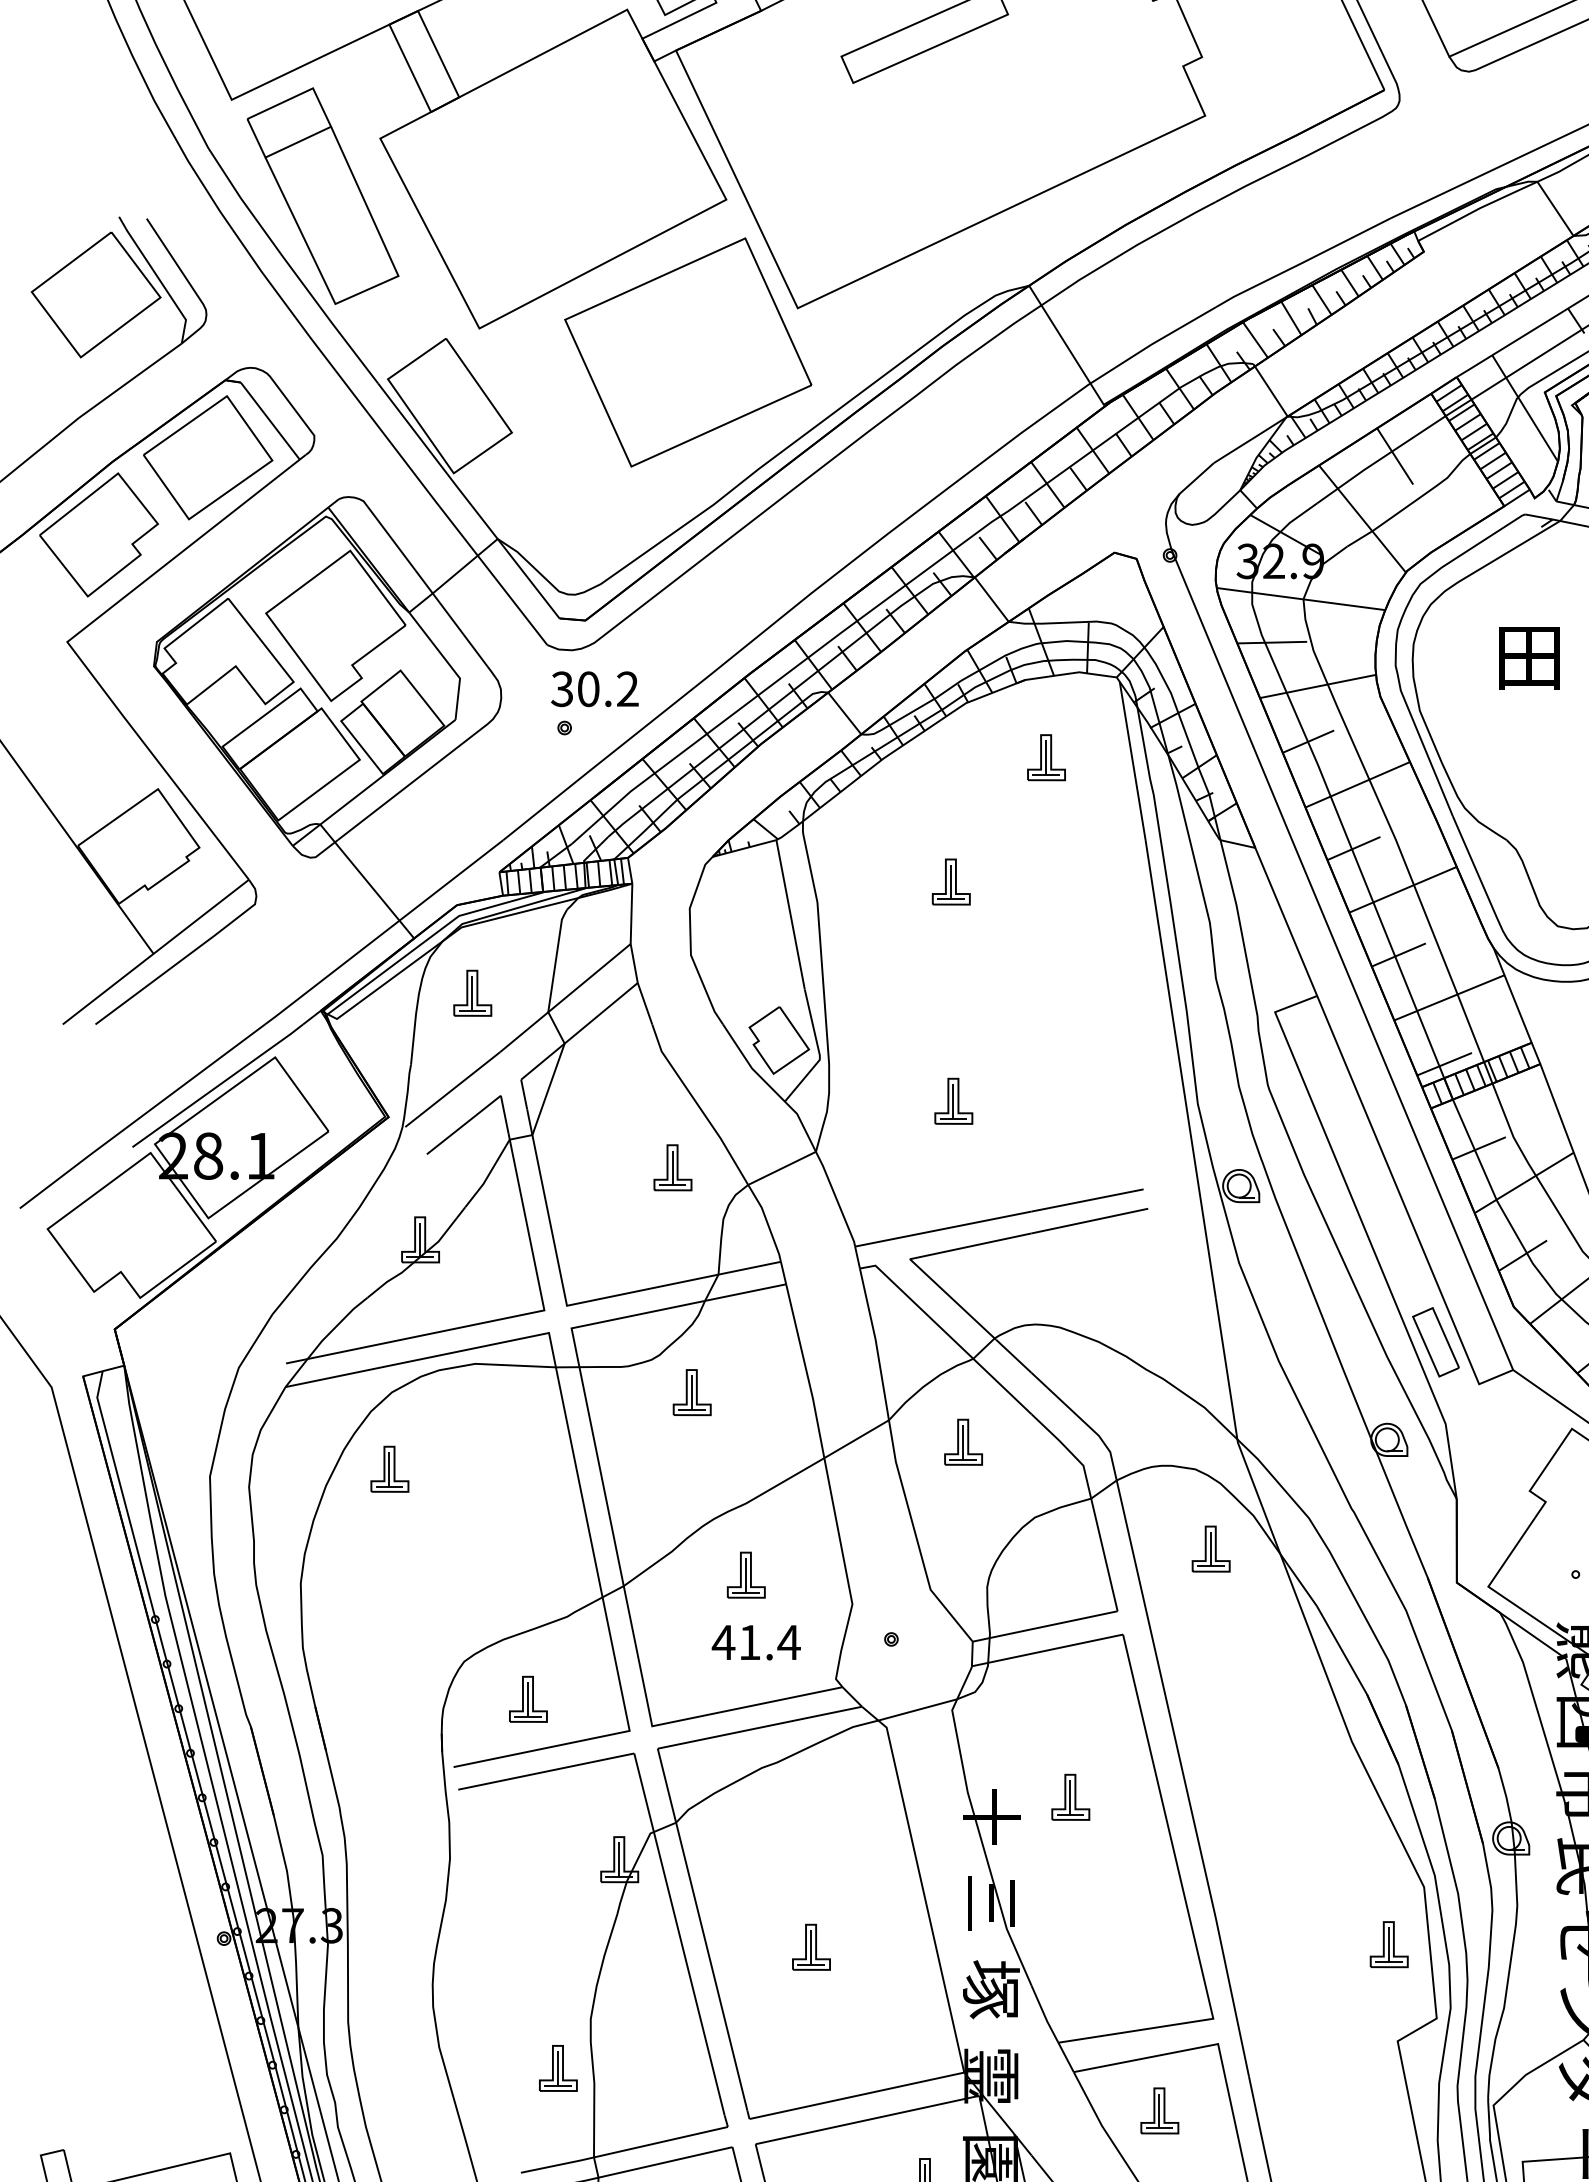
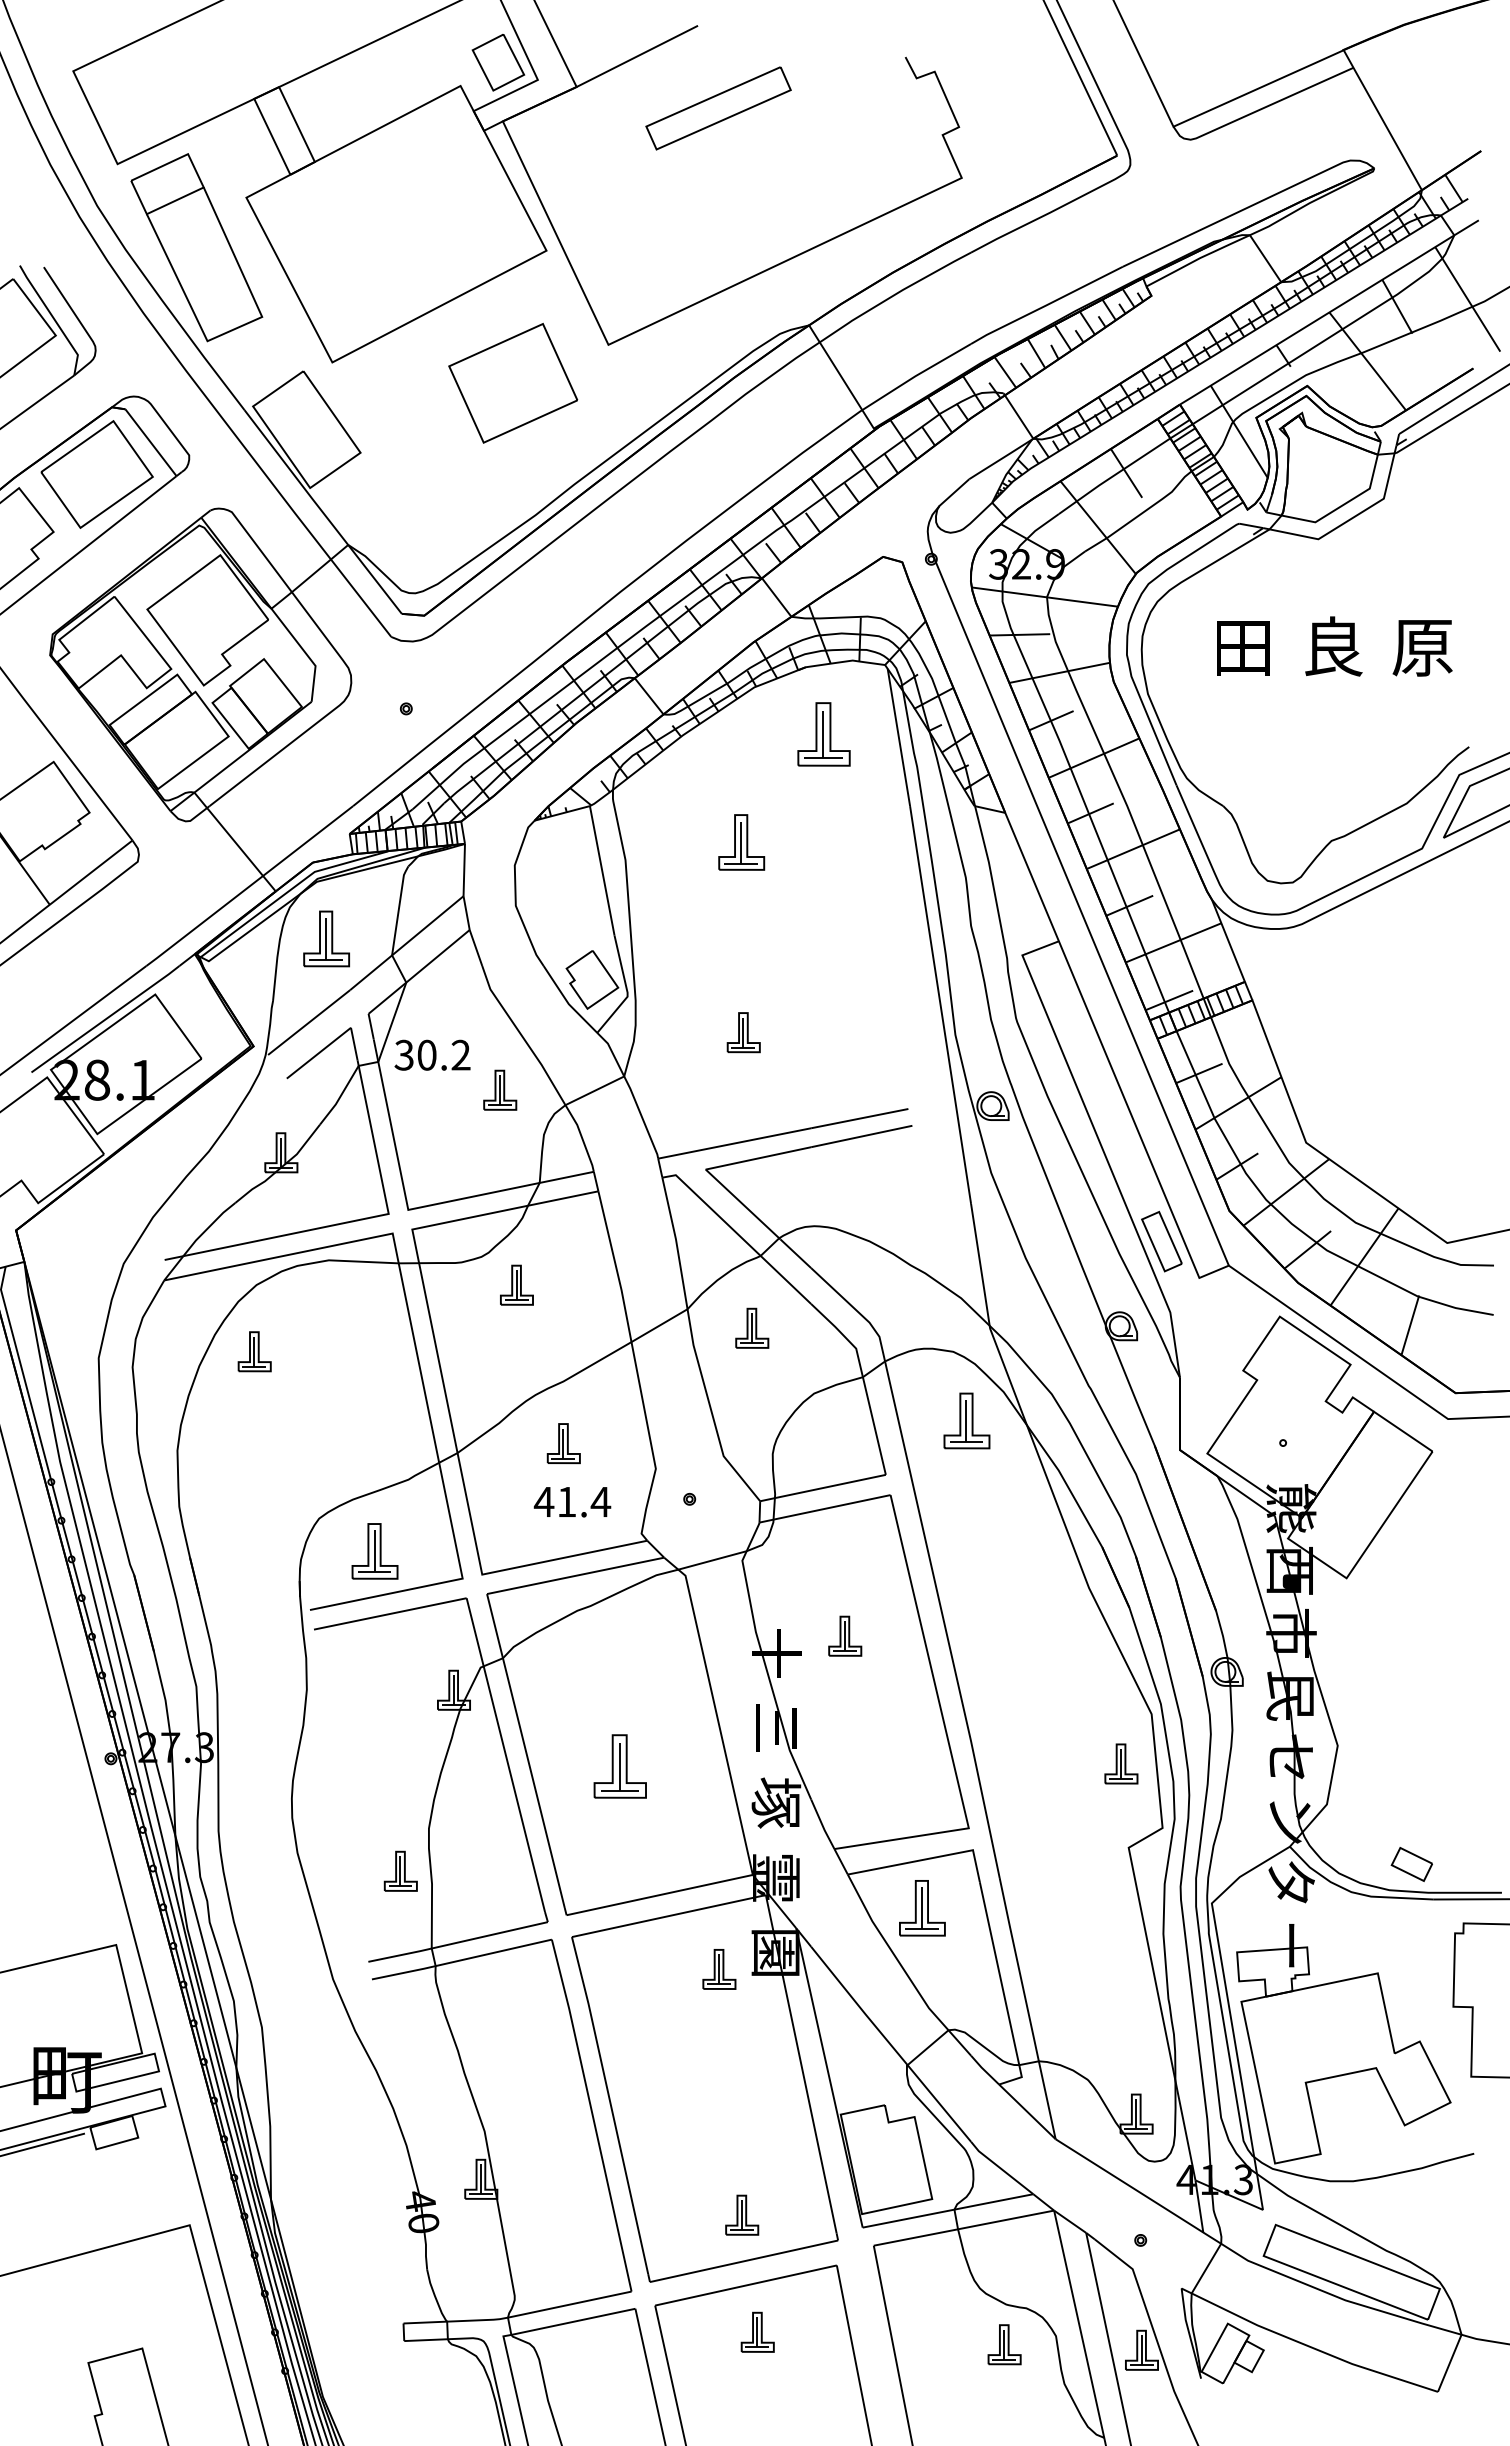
part: (687, 352) -> (512, 383), size x0.6
text: (594, 688) -> (432, 1054), moved
part: (1046, 757) -> (824, 734), size x1.6
part: (951, 882) -> (741, 842), size x1.4
part: (472, 992) -> (326, 938), size x1.4
part: (1210, 1548) -> (966, 1420), size x1.4
part: (527, 1698) -> (374, 1550), size x1.4
part: (811, 1946) -> (620, 1765), size x1.6
part: (1159, 2110) -> (922, 1907), size x1.4

